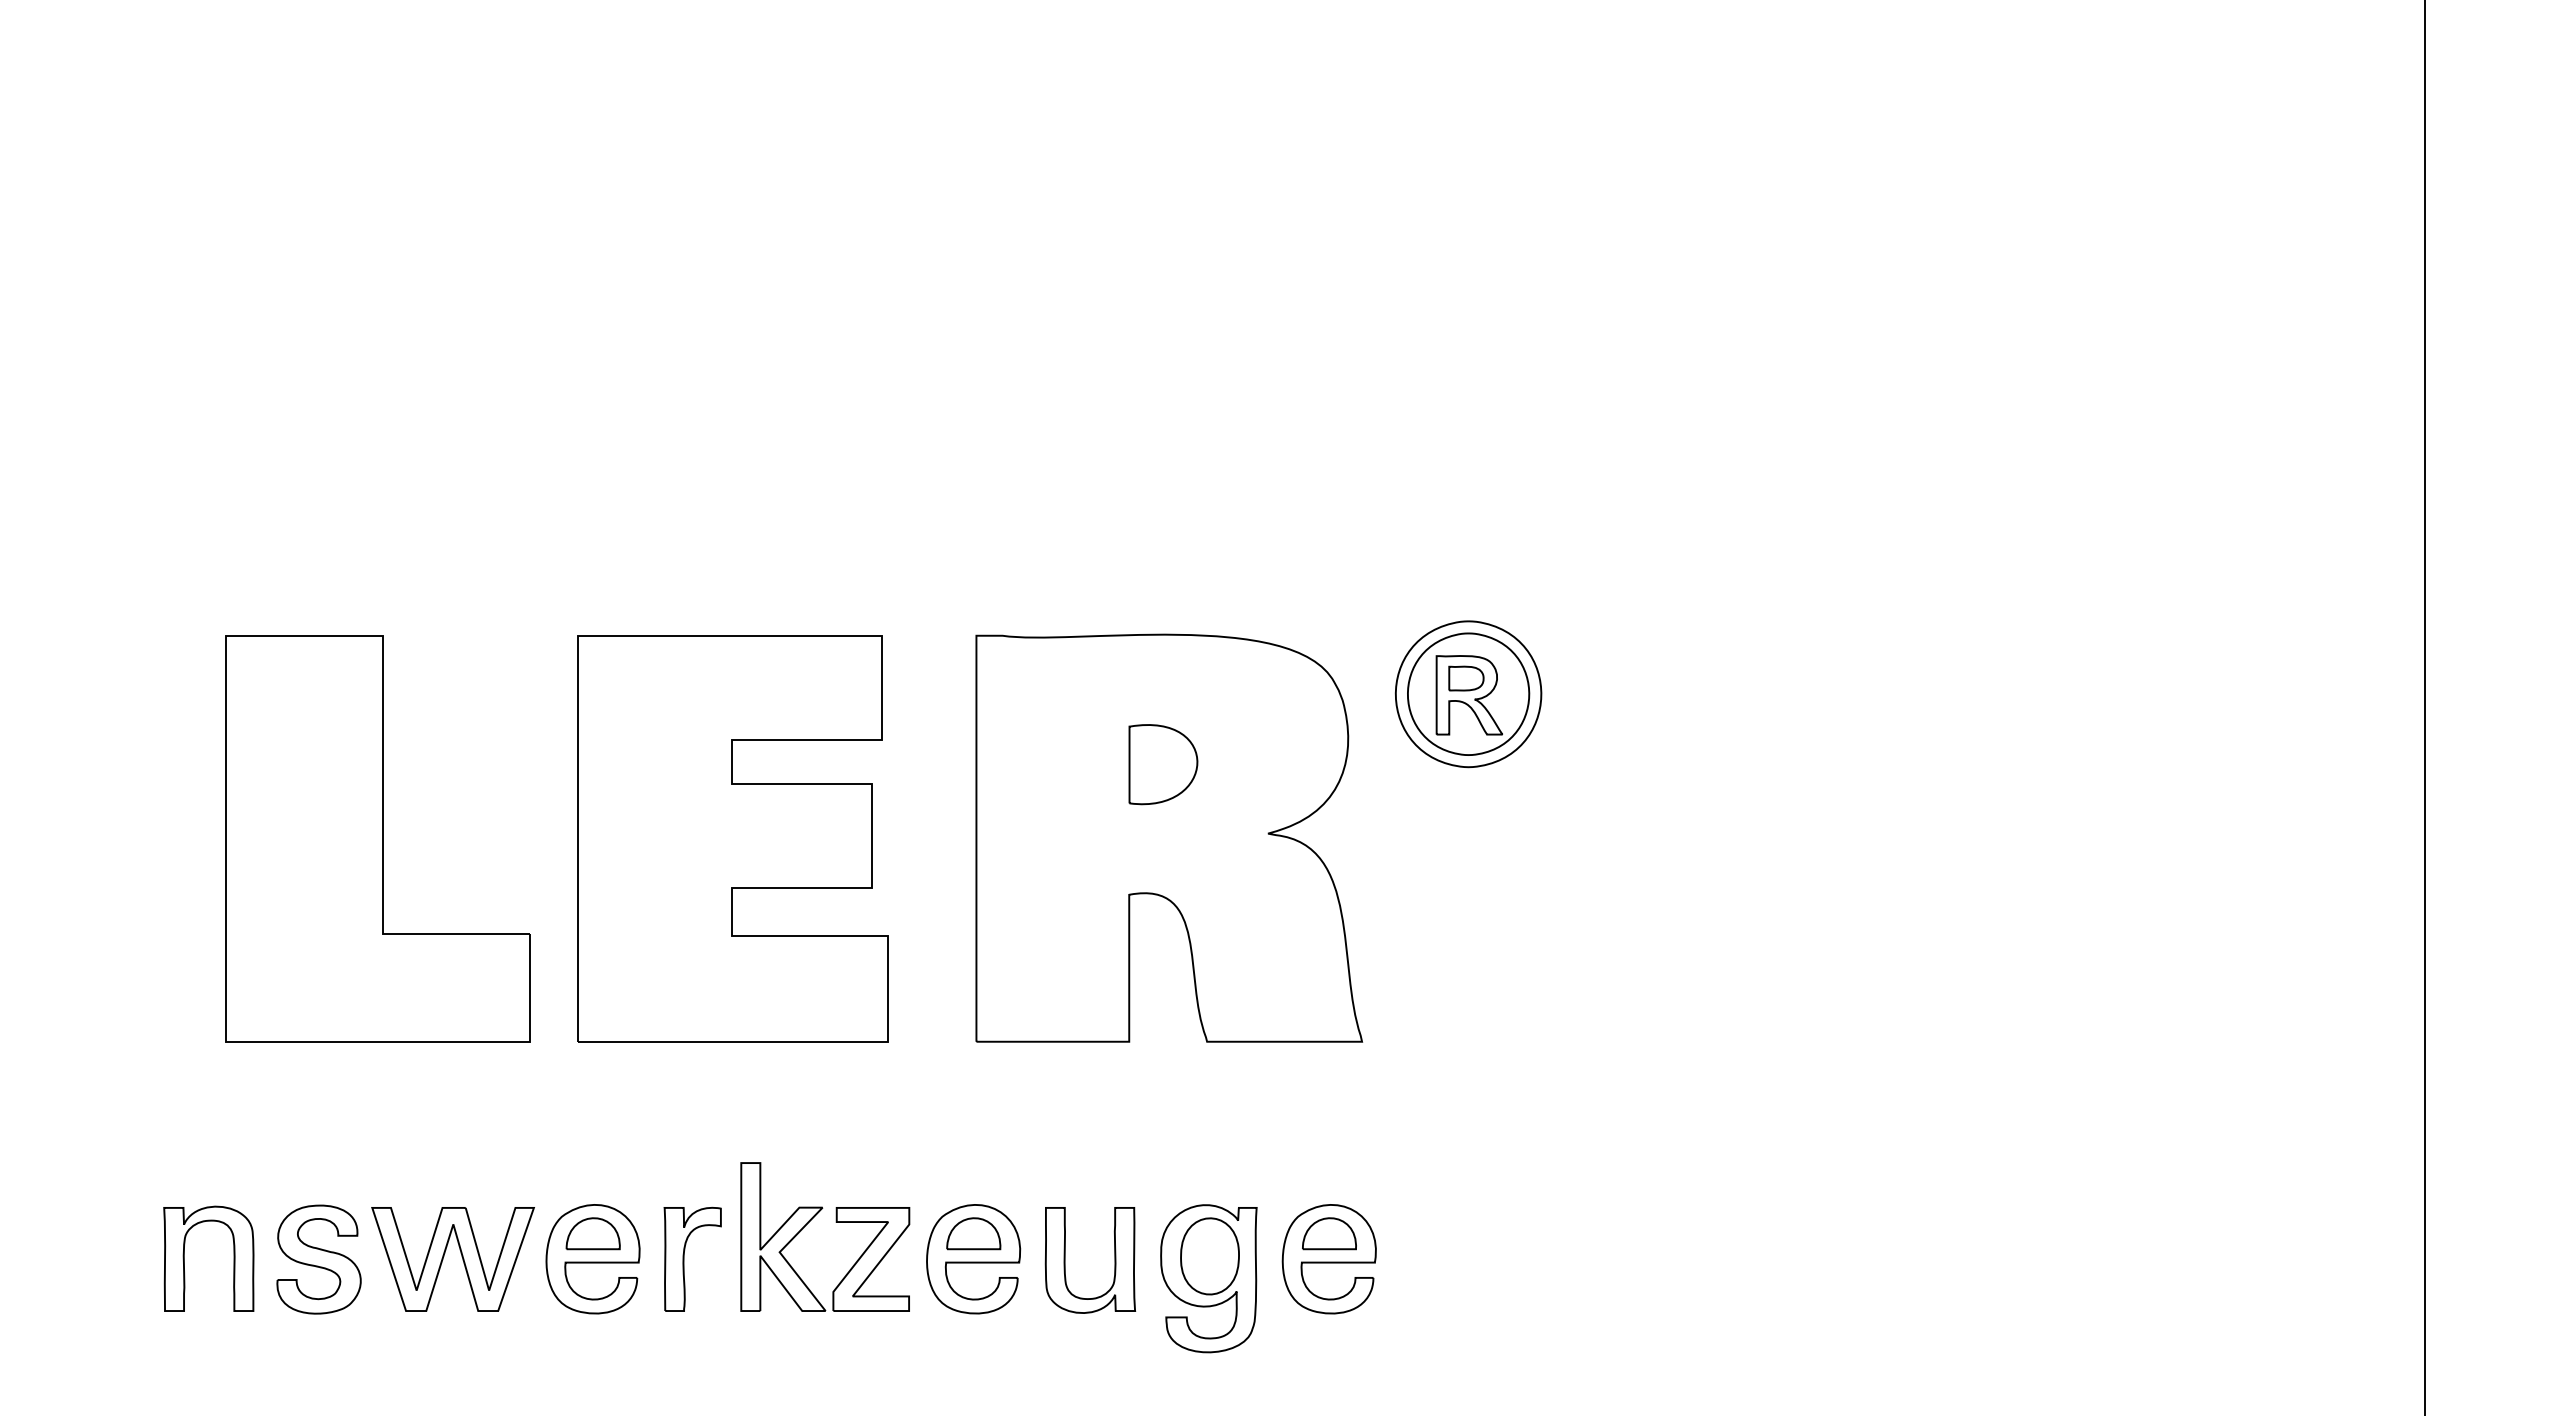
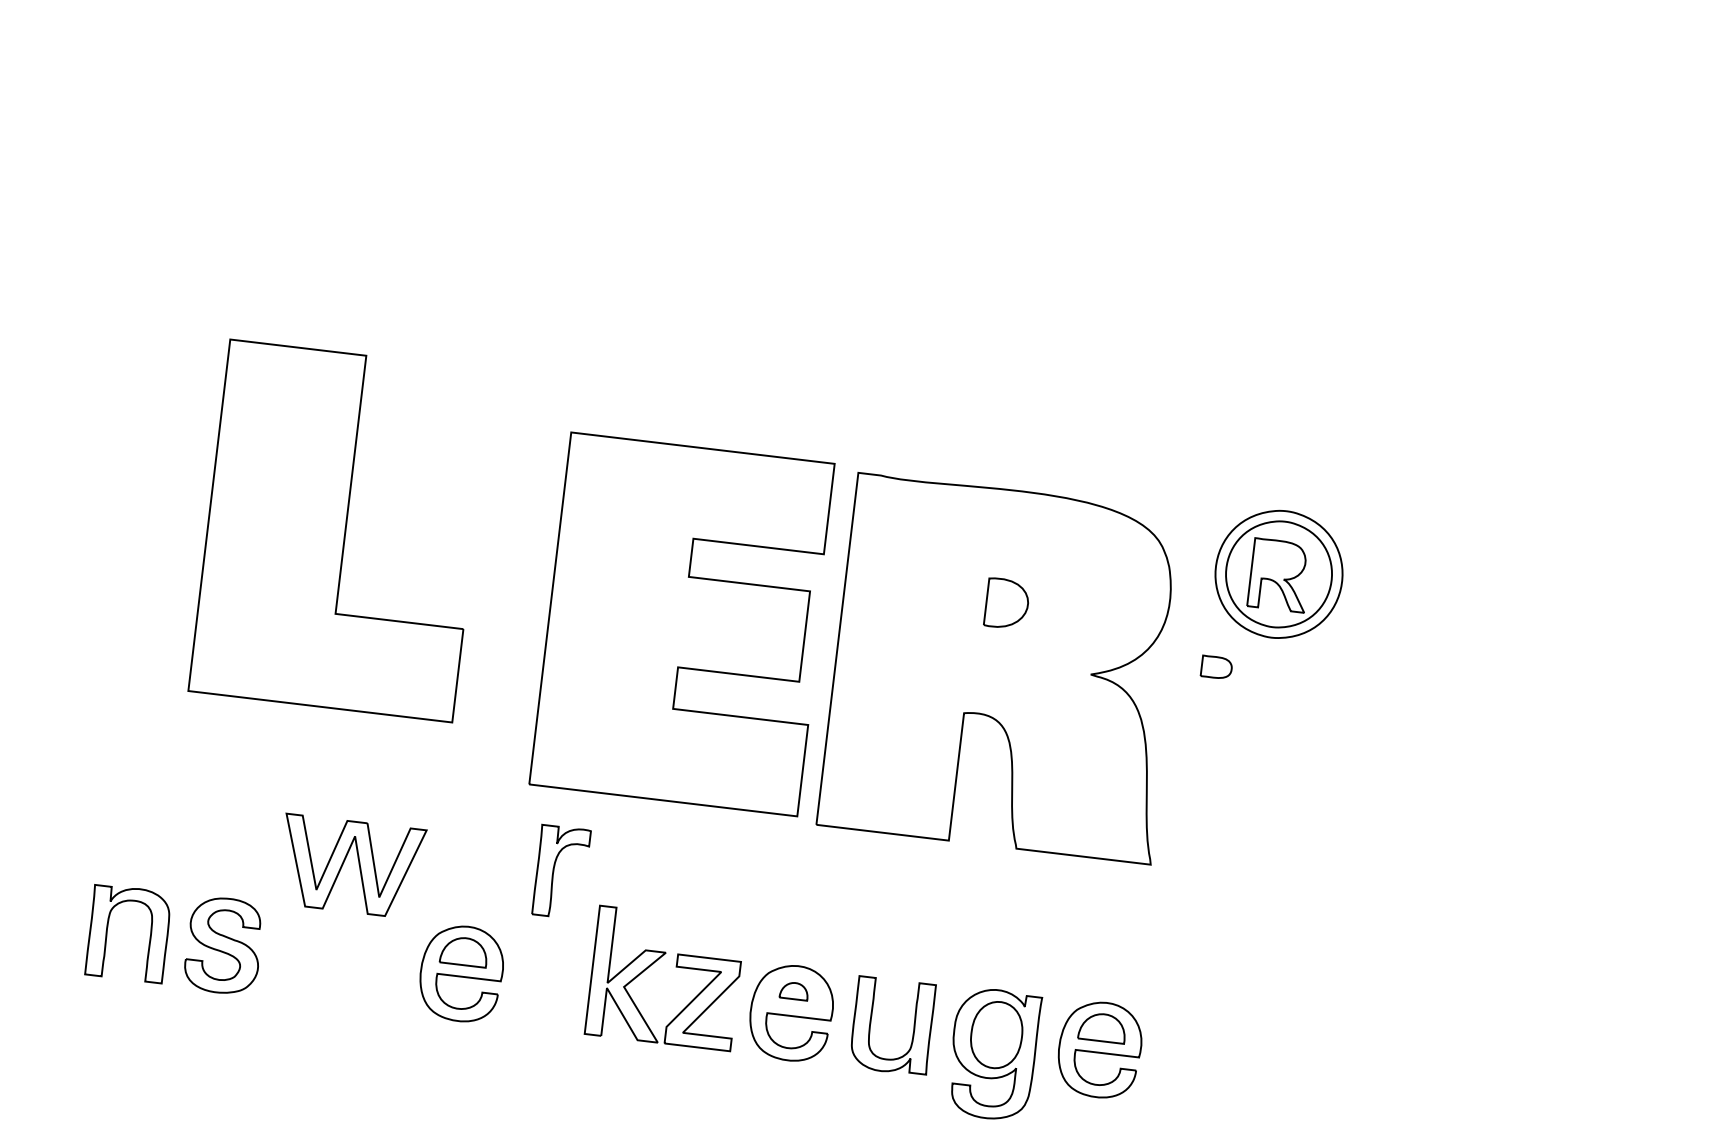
part: (1466, 678) -> (1216, 667), moved
part: (1163, 764) -> (1007, 603), size x0.7
part: (377, 838) -> (340, 530), moved
part: (732, 838) -> (683, 624), moved
part: (973, 1233) -> (794, 990), size x0.6
part: (444, 1256) -> (344, 863), moved
part: (684, 1258) -> (554, 870), moved

